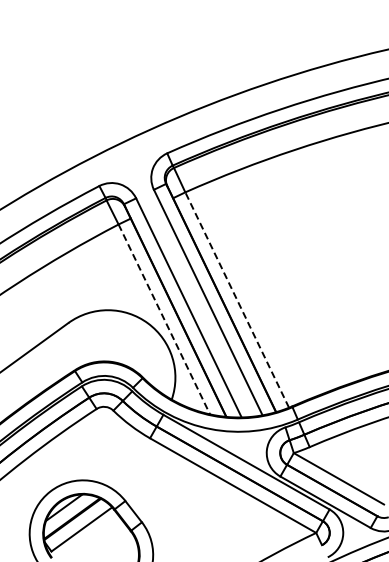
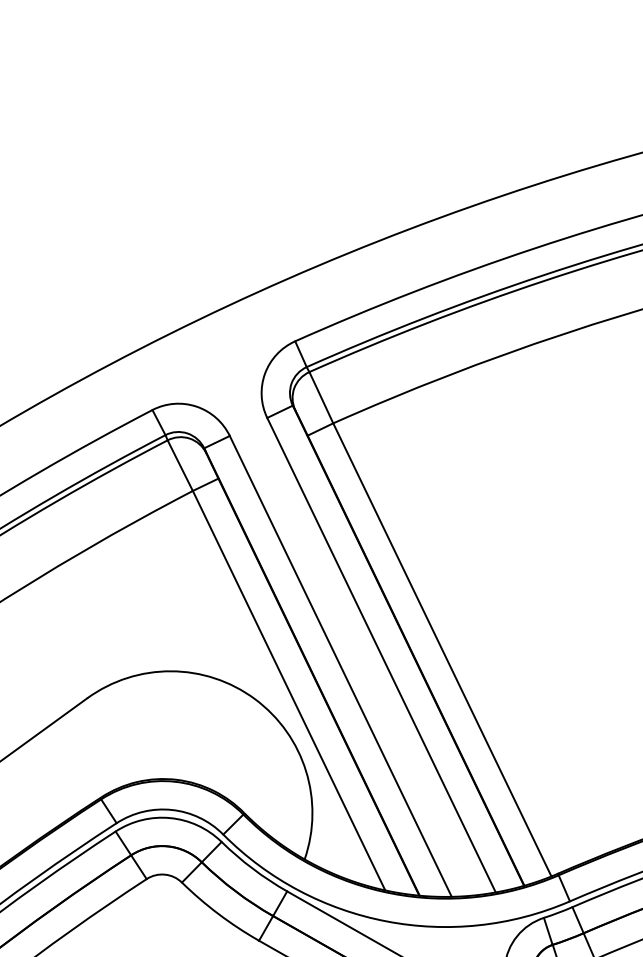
line: (237, 300) -> (443, 650), dashed -> solid
line: (164, 319) -> (289, 690), dashed -> solid

